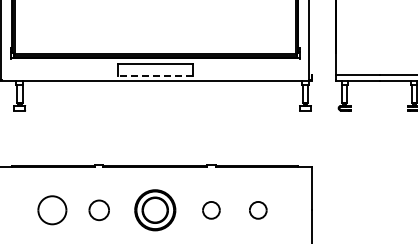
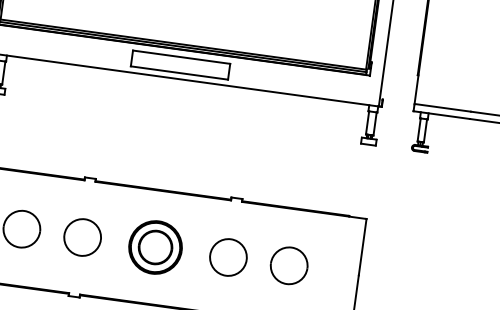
line: (154, 75) -> (178, 72), dashed -> solid
part: (99, 210) -> (83, 237), size x1.43
part: (211, 210) -> (228, 257), size x1.67
part: (258, 210) -> (289, 266), size x1.67

